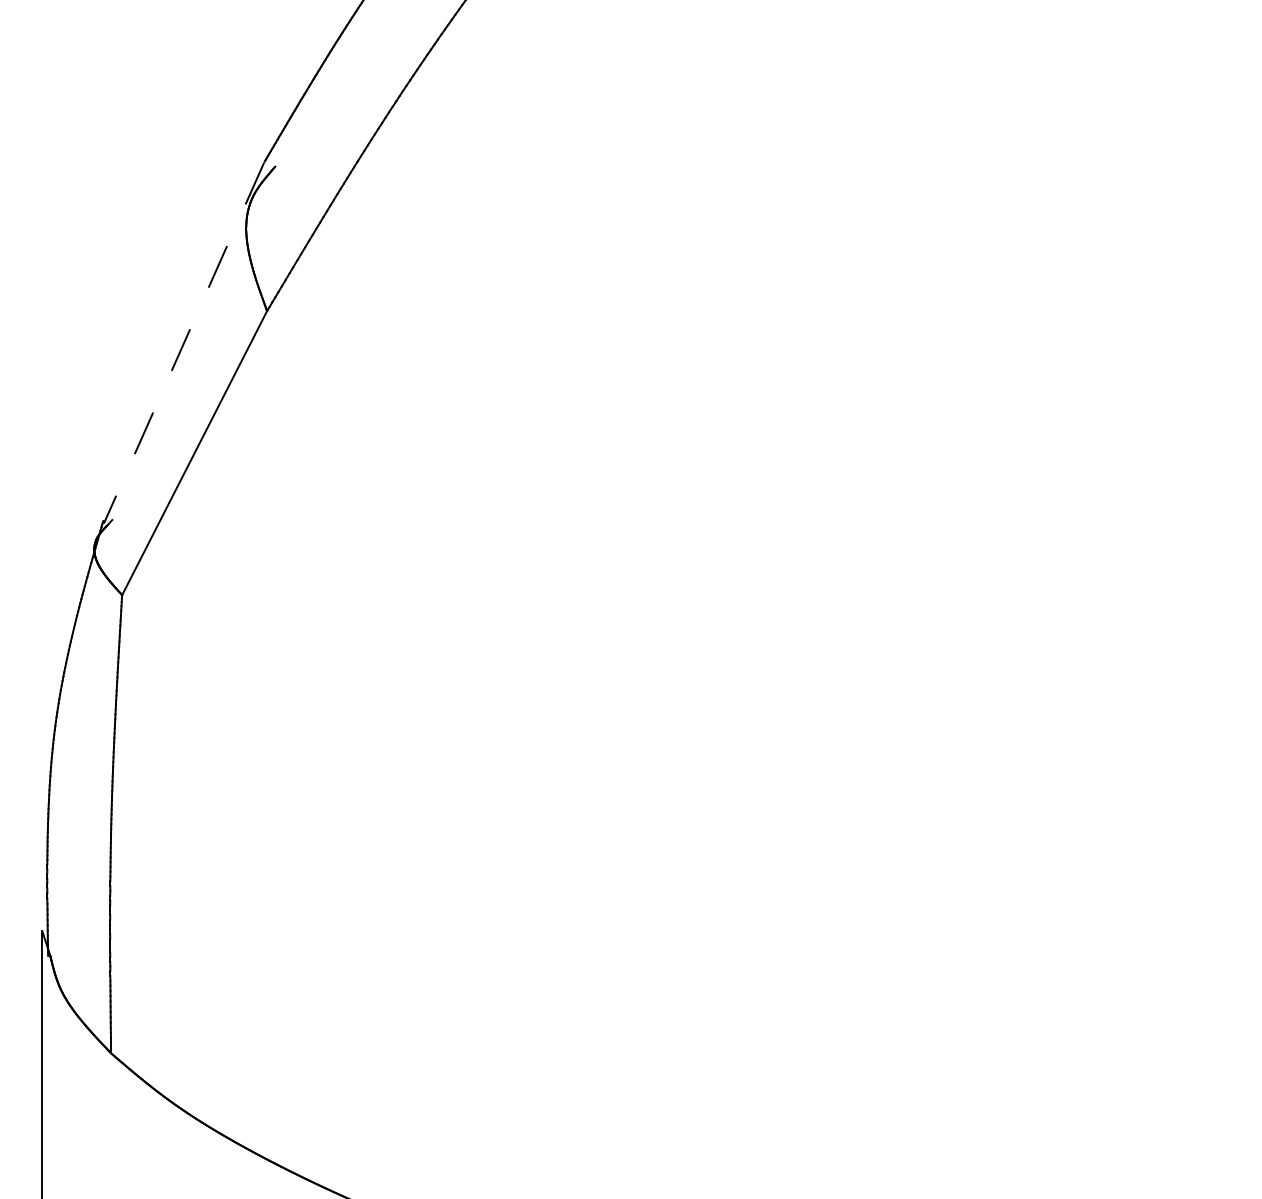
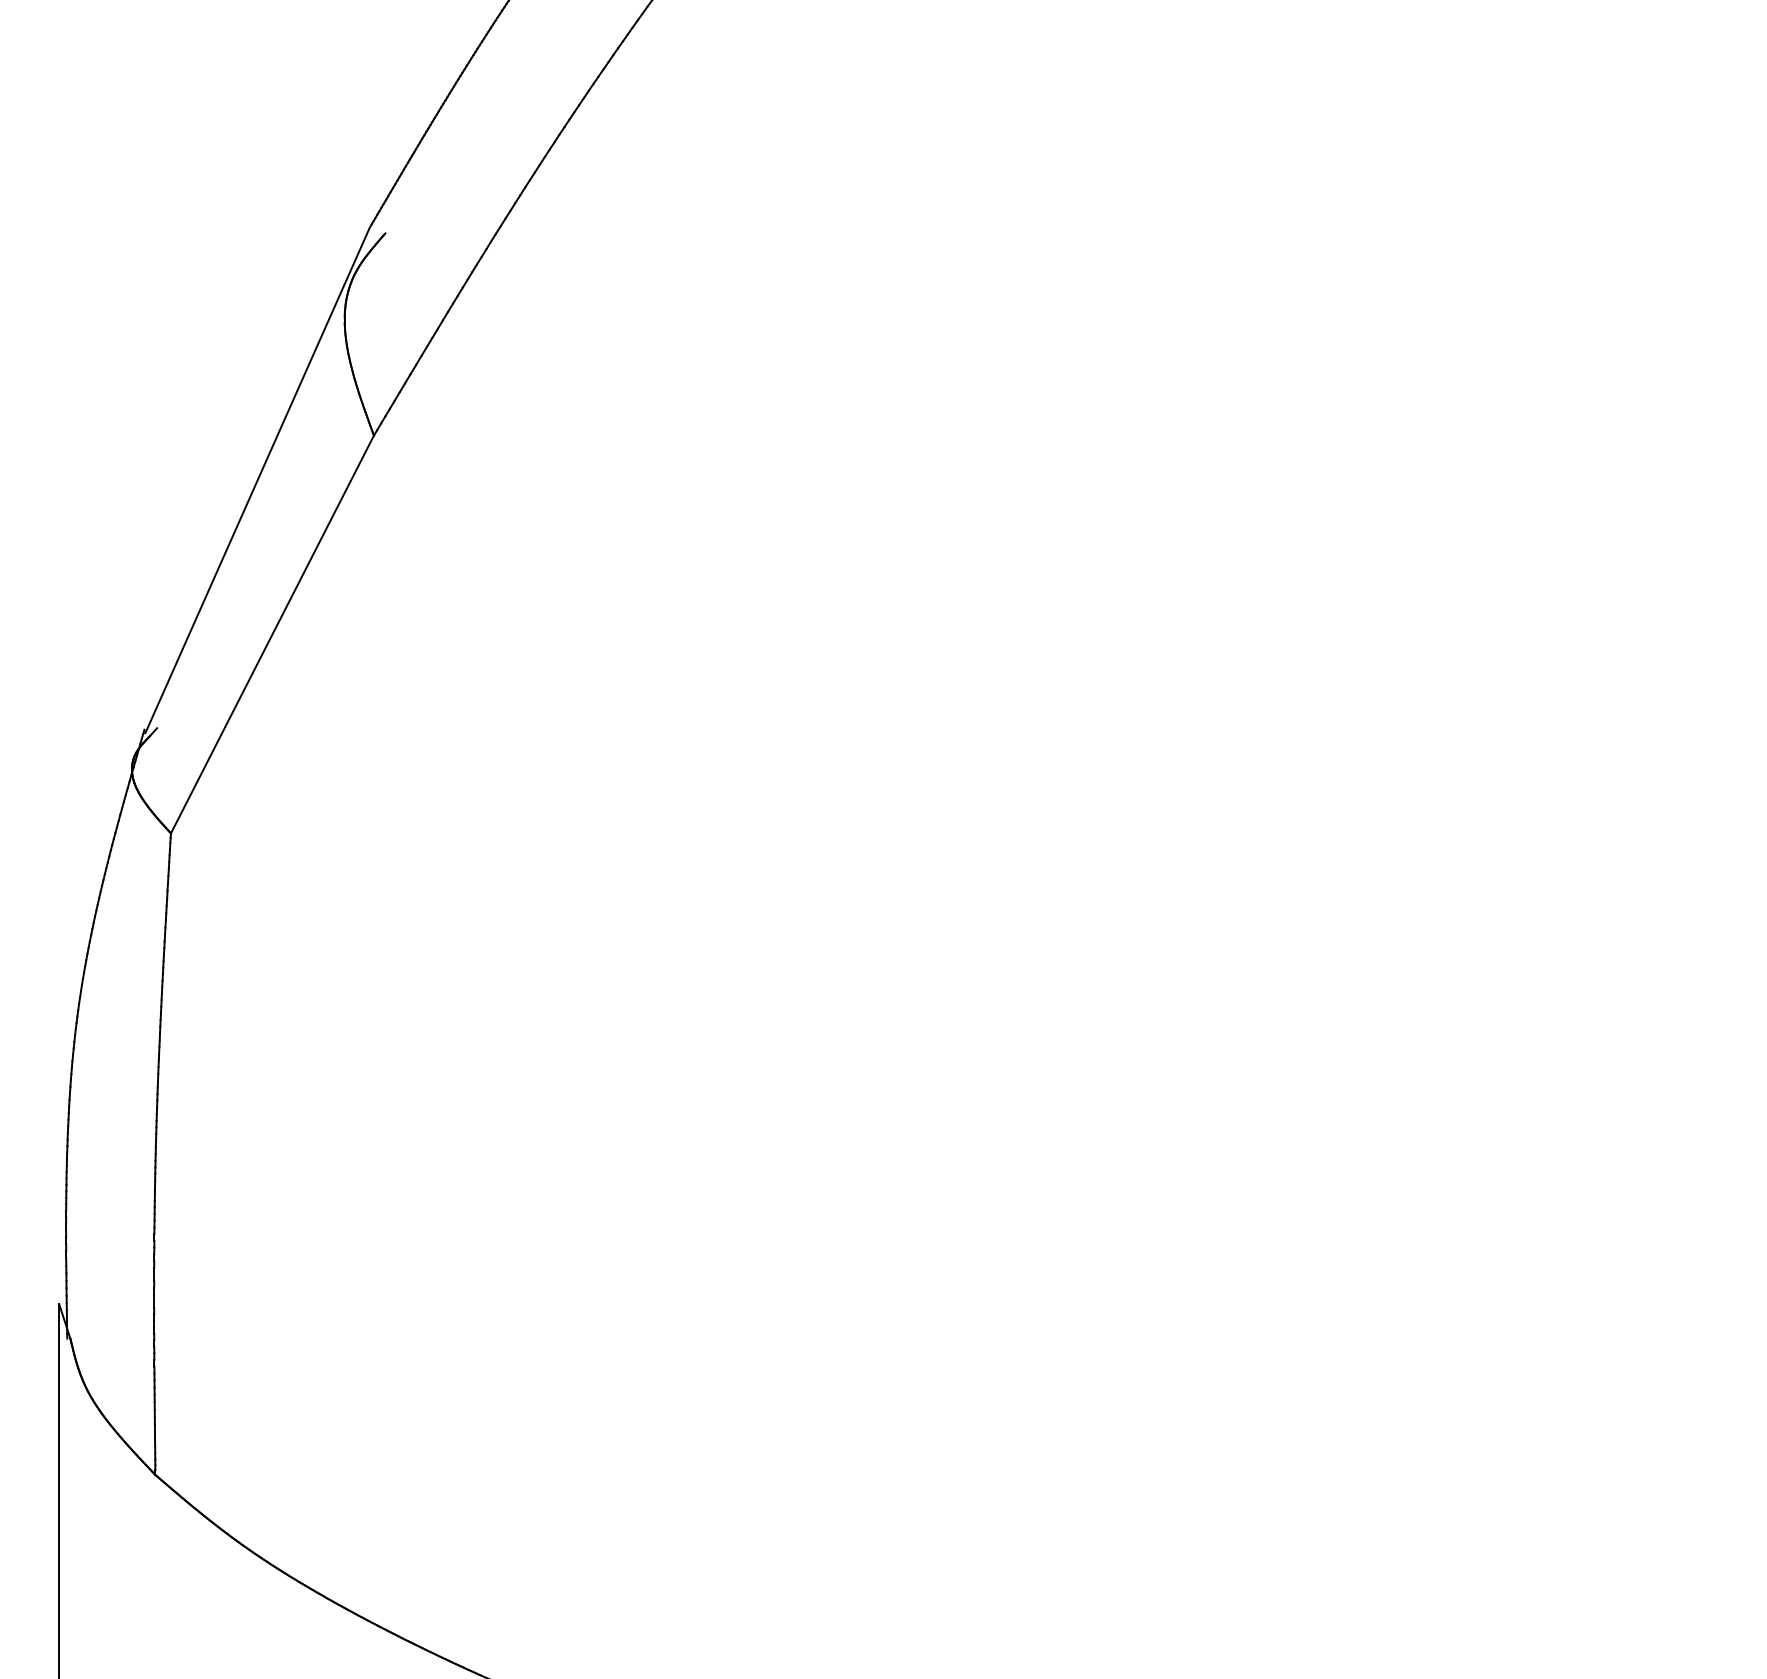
line: (183, 343) -> (257, 481), dashed -> solid

